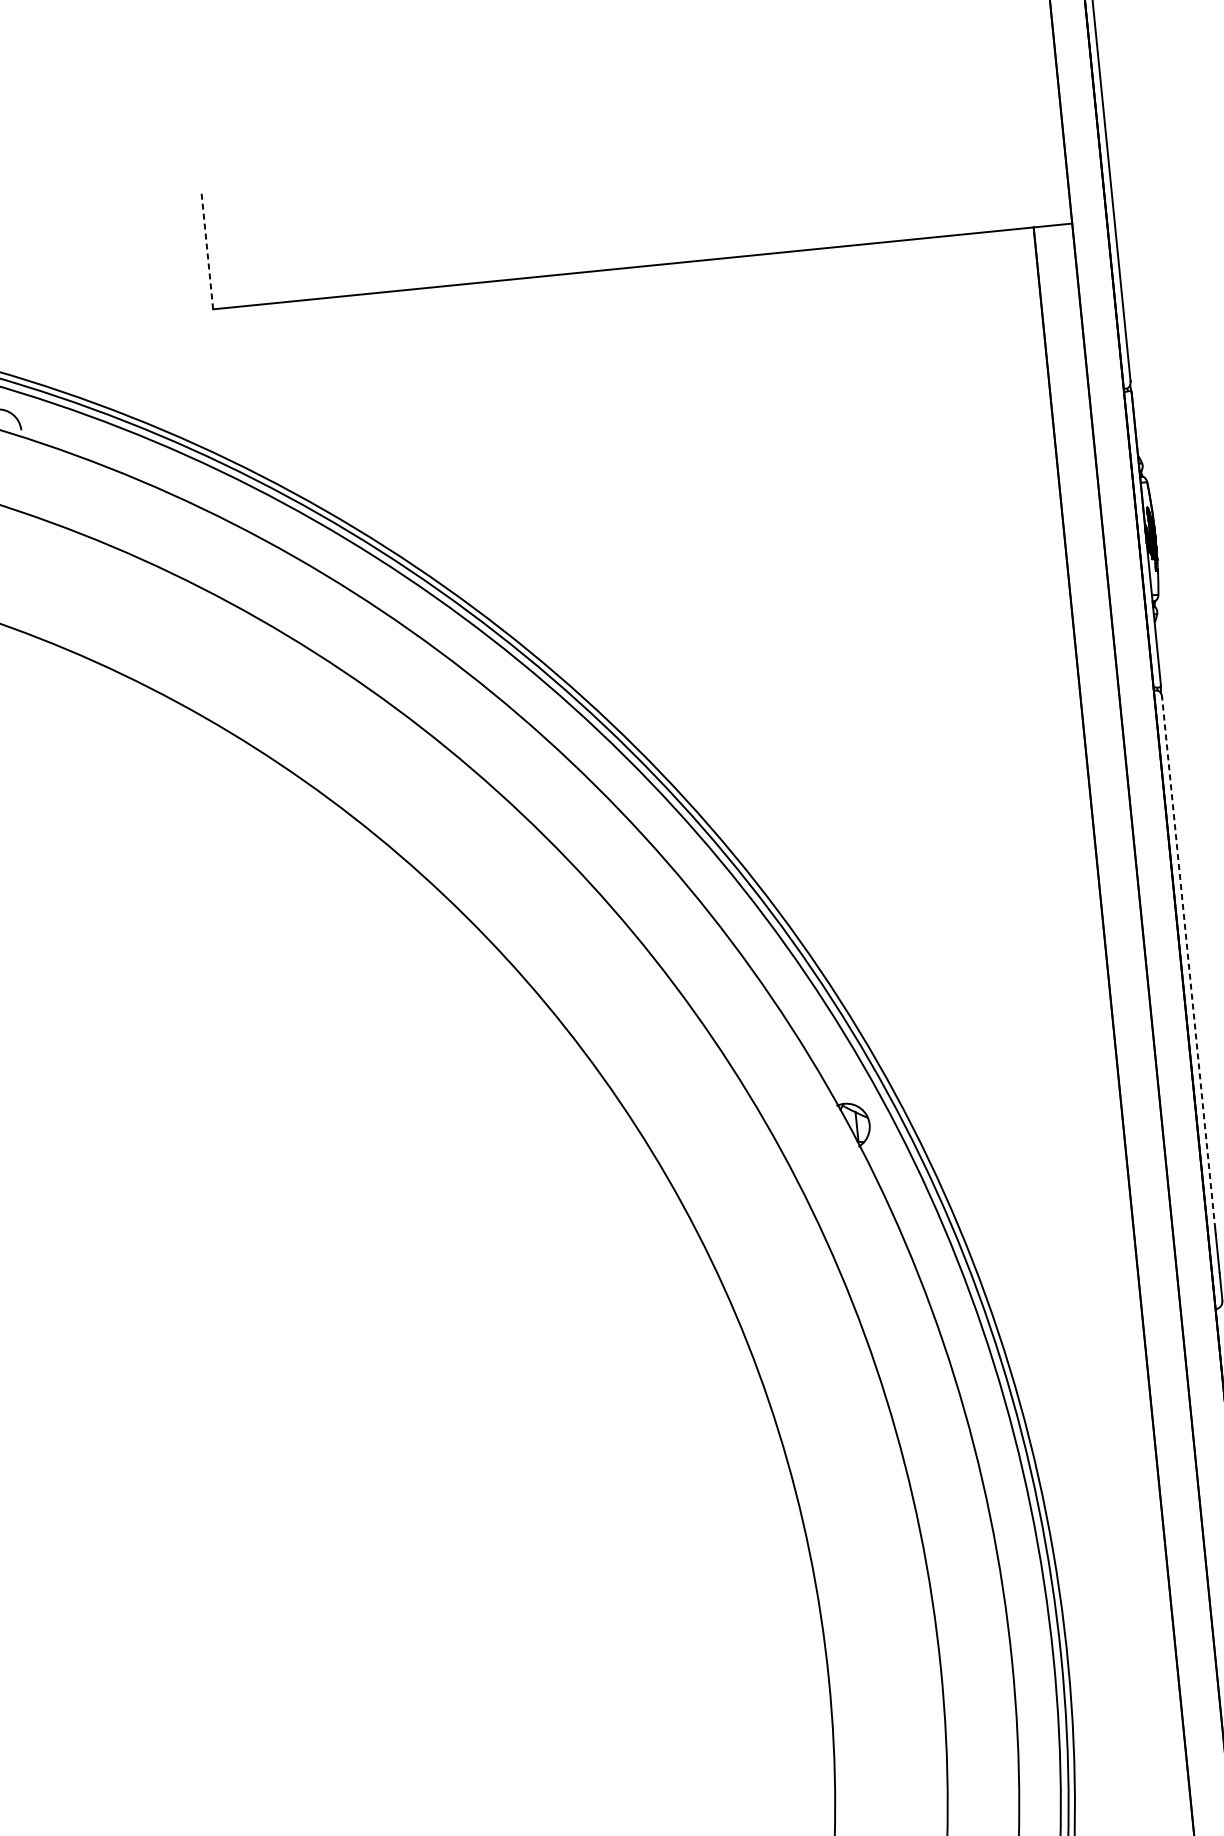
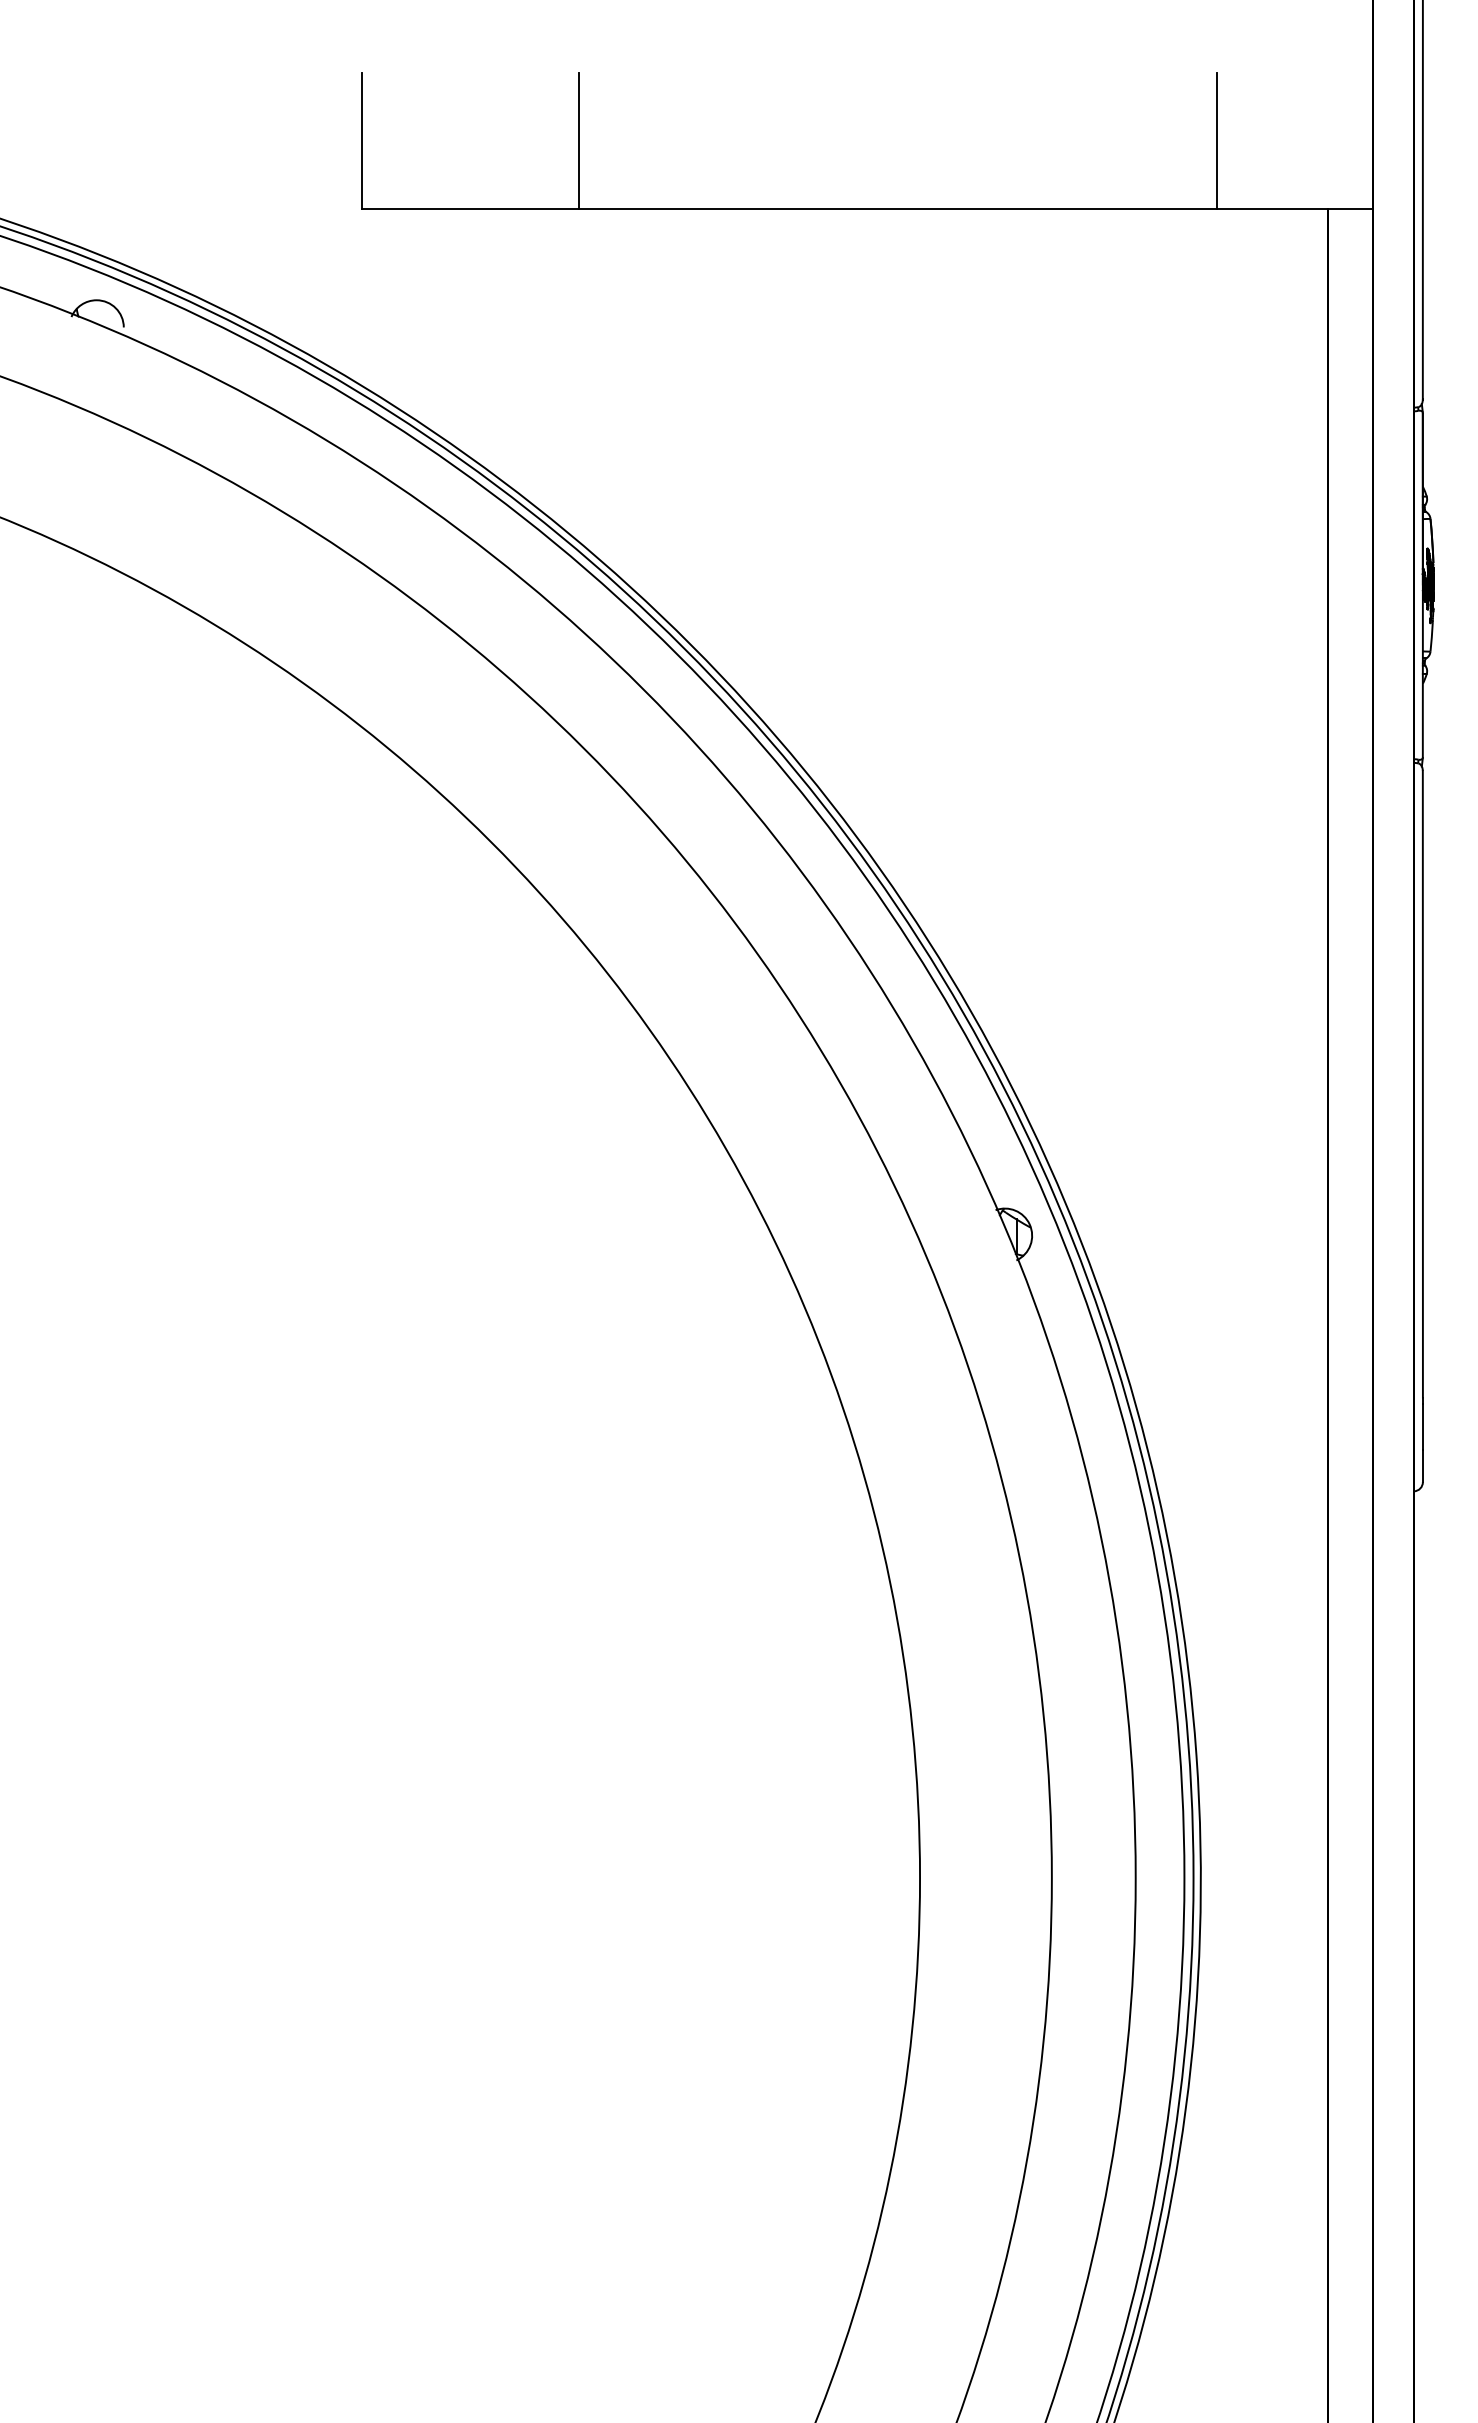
line: (933, 178) -> (1216, 140), added
line: (391, 232) -> (578, 140), added
line: (207, 251) -> (361, 140), dashed -> solid
line: (1188, 962) -> (1422, 1083), dashed -> solid

